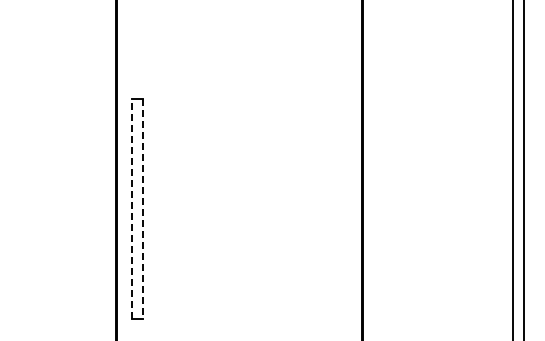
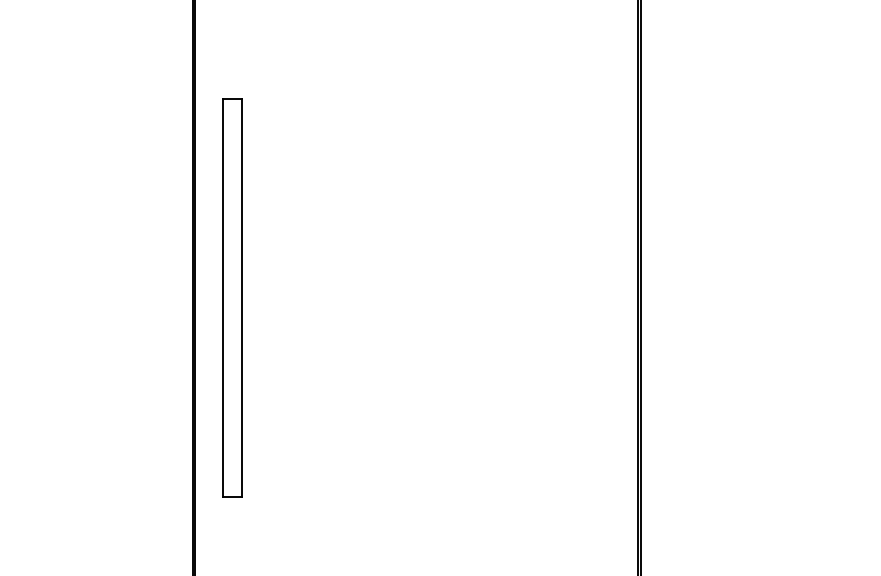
line: (132, 208) -> (222, 297), dashed -> solid
line: (143, 208) -> (242, 297), dashed -> solid

